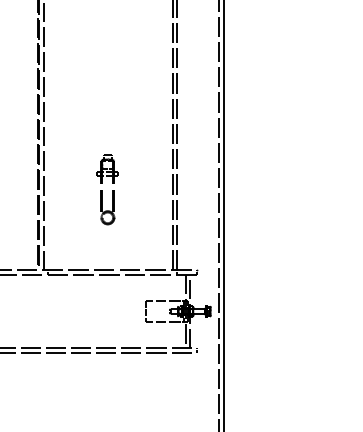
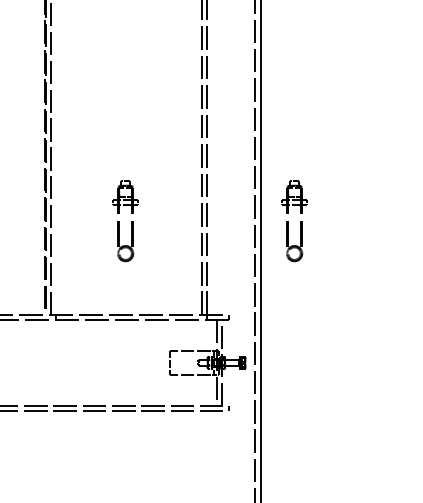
part: (252, 189) -> (294, 220), added

